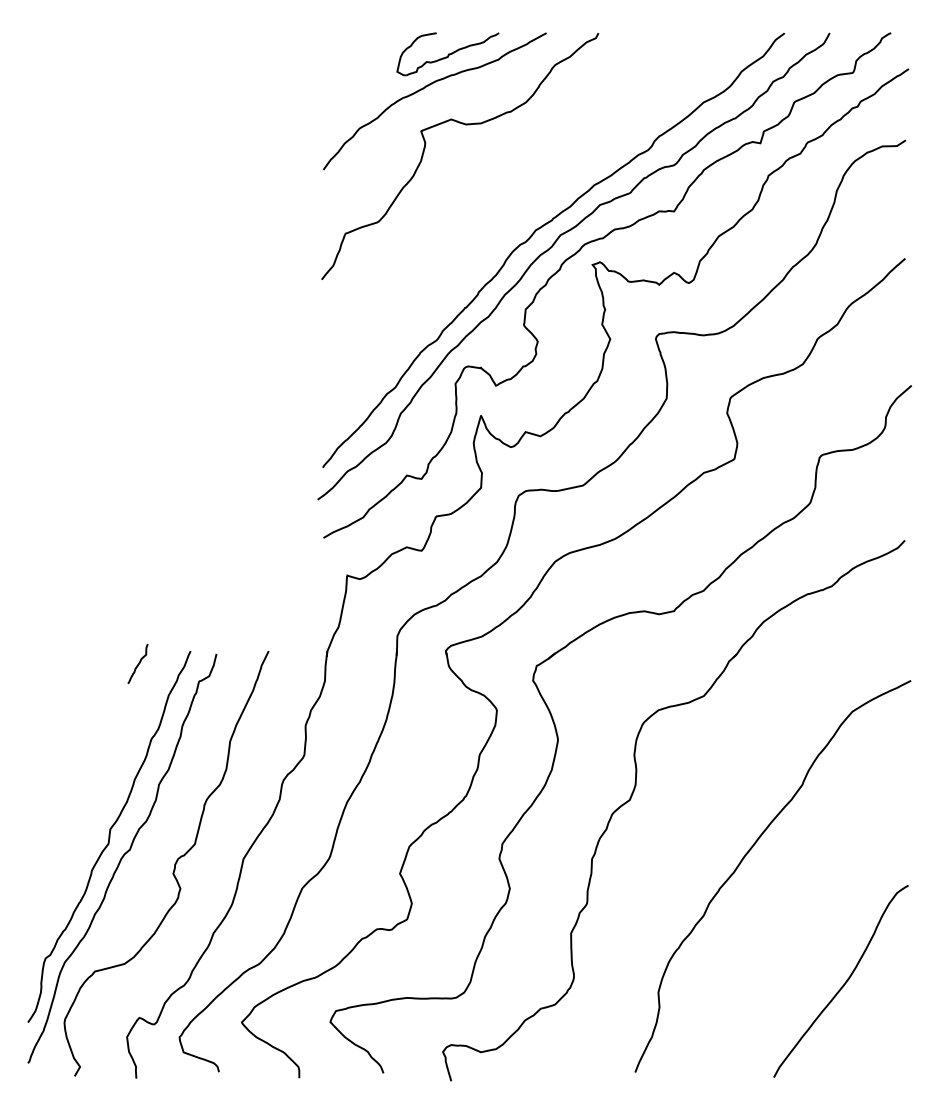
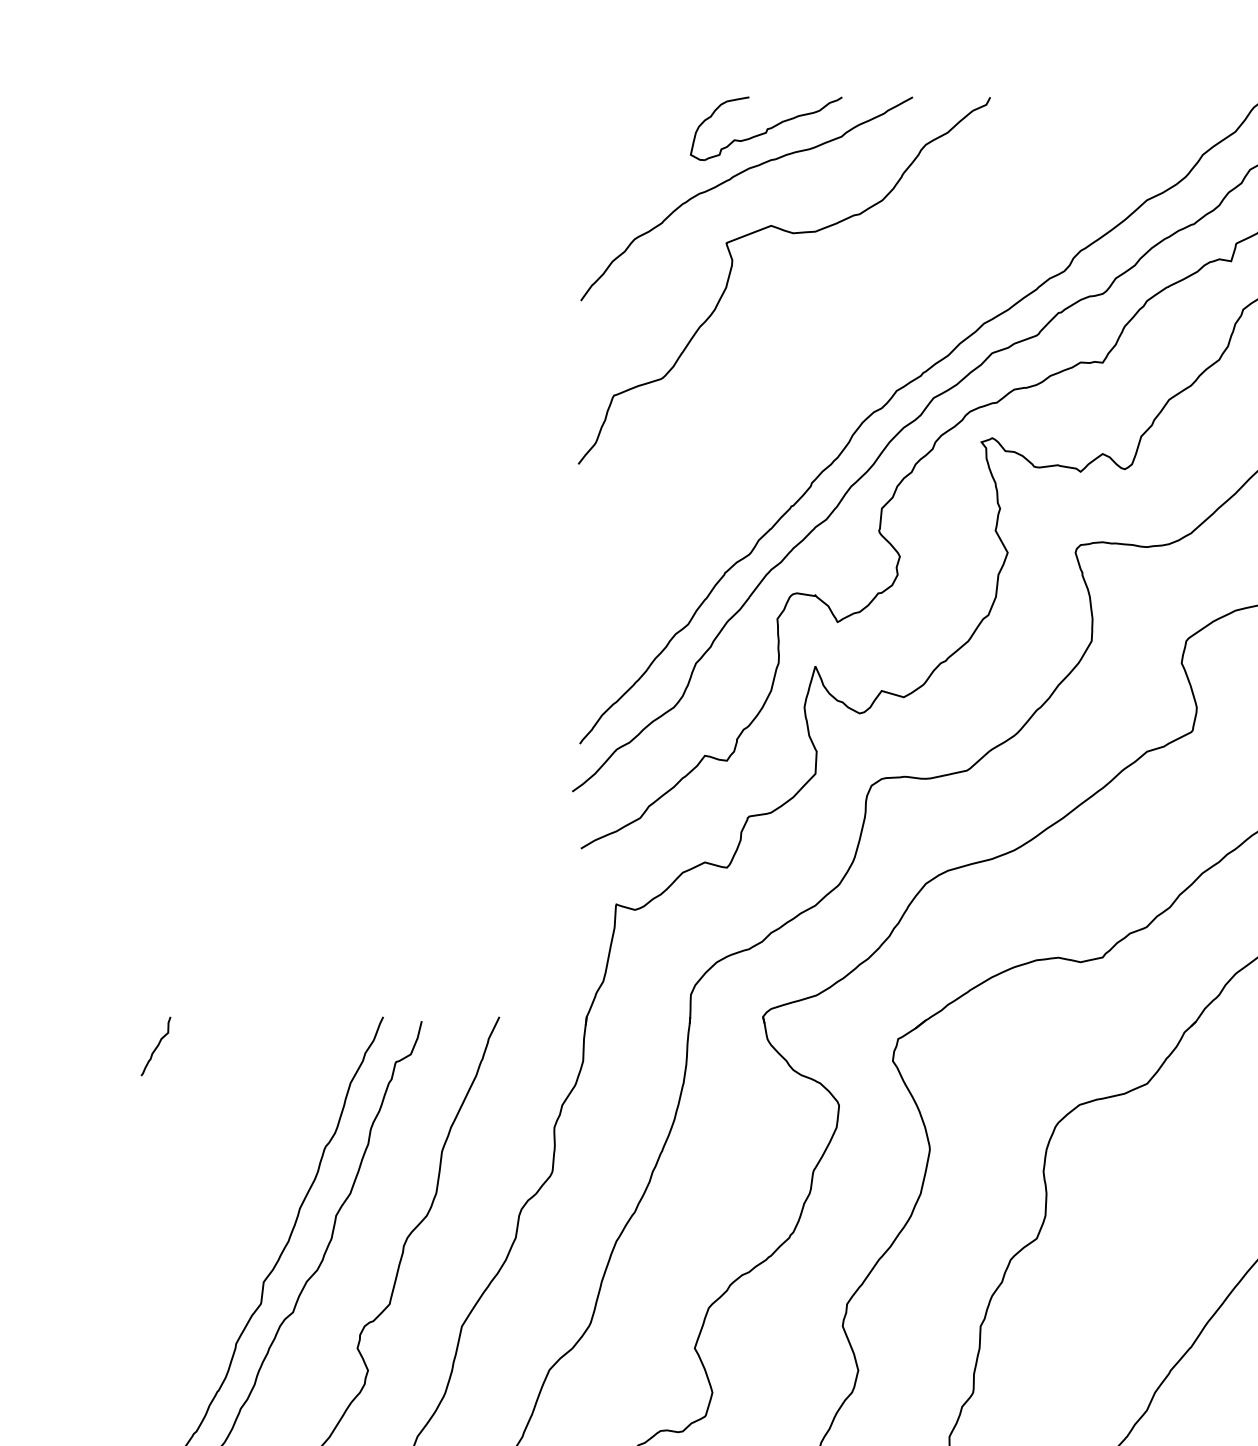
curve: (138, 663) -> (156, 1045), moved

